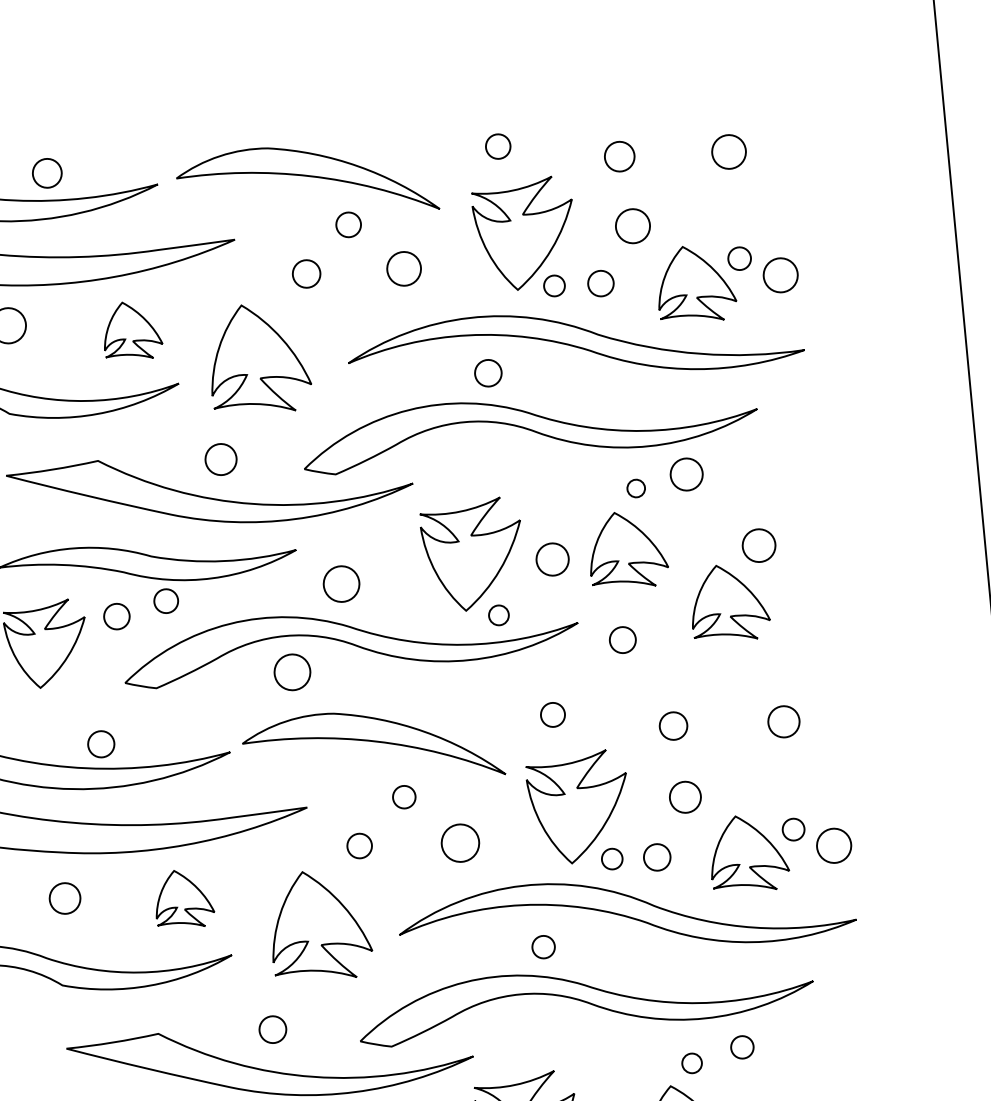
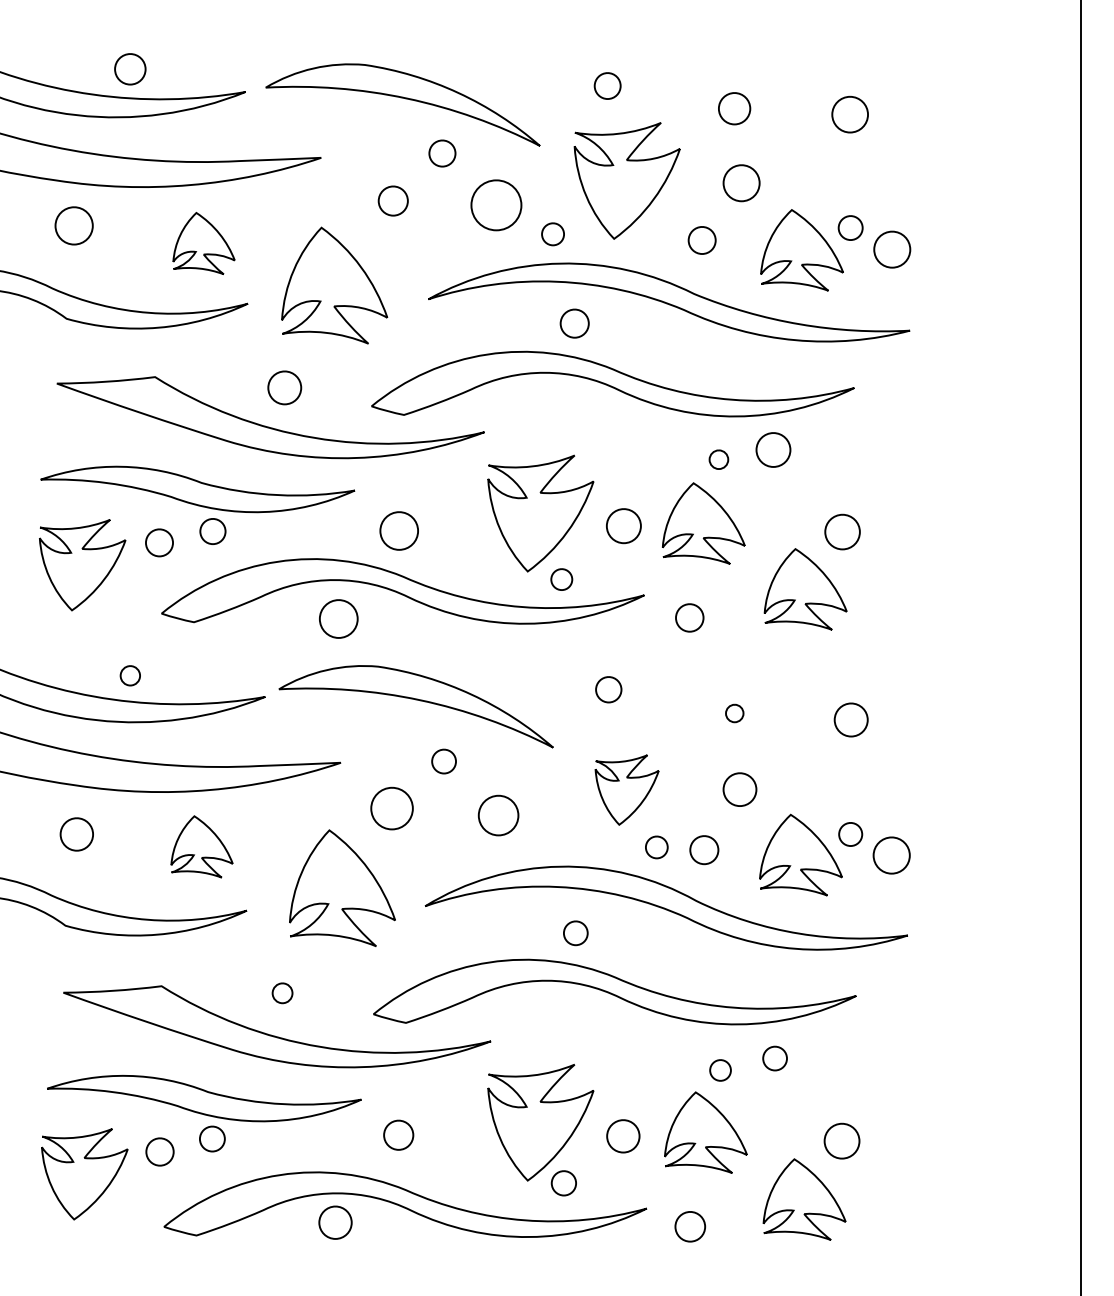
part: (404, 268) -> (496, 205), size x1.4
part: (553, 286) -> (552, 234), moved
part: (673, 726) -> (734, 713), size x0.6
part: (101, 744) -> (130, 675), size x0.7
part: (578, 807) -> (626, 789), size x0.6
part: (359, 845) -> (392, 808), size x1.6
part: (272, 1029) -> (282, 993), size x0.7

